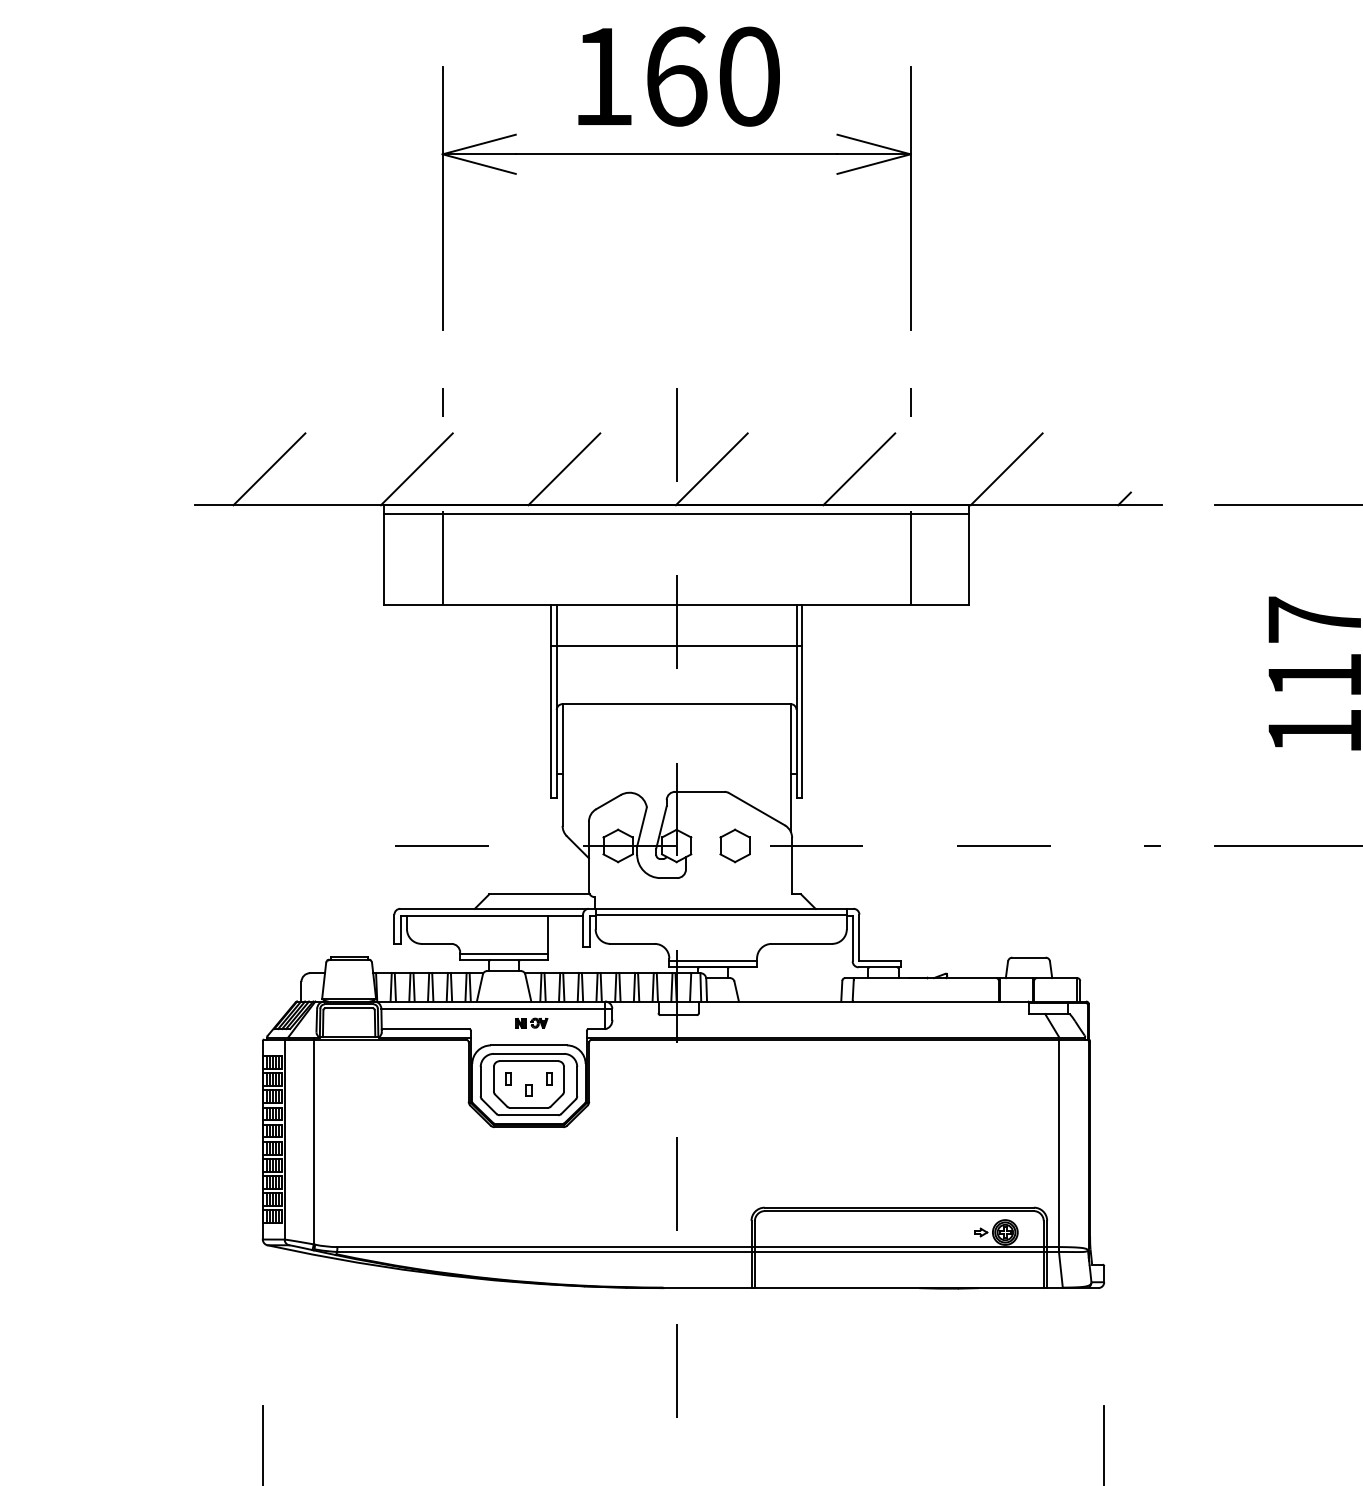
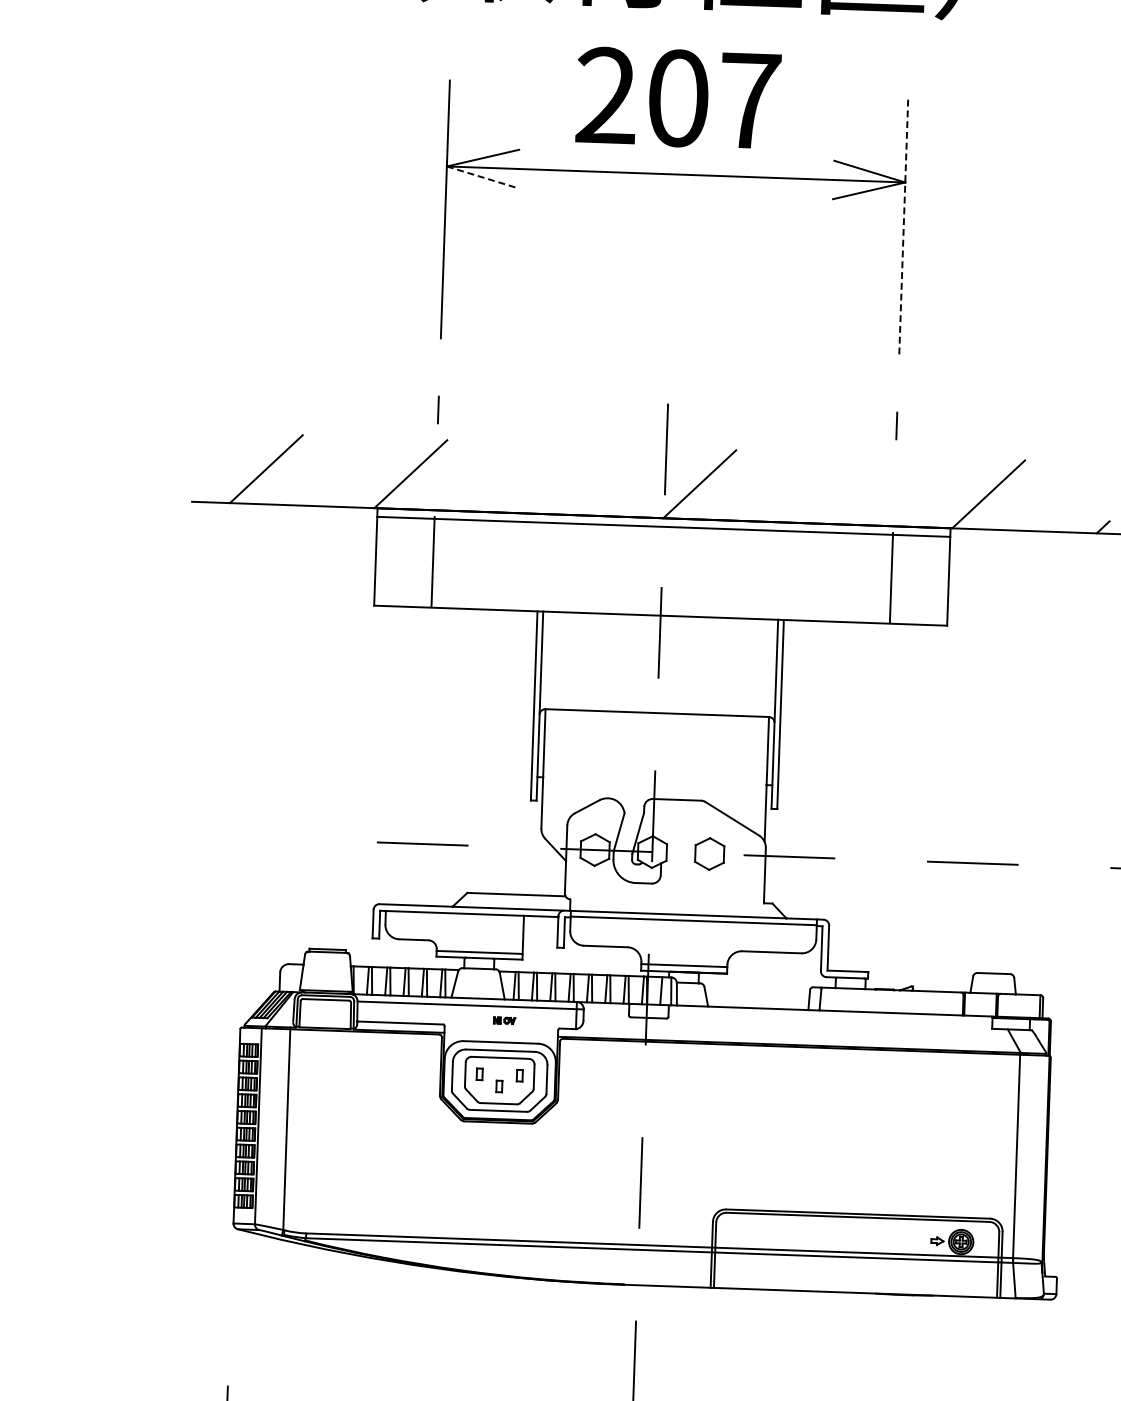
text: (676, 76) -> (678, 98), 160 -> 207
line: (479, 164) -> (482, 177), solid -> dashed
line: (910, 198) -> (903, 225), solid -> dashed
line: (564, 469) -> (555, 479), removed
line: (859, 469) -> (844, 489), removed
line: (676, 645) -> (659, 655), removed
part: (531, 1022) -> (504, 1020), size x0.7

